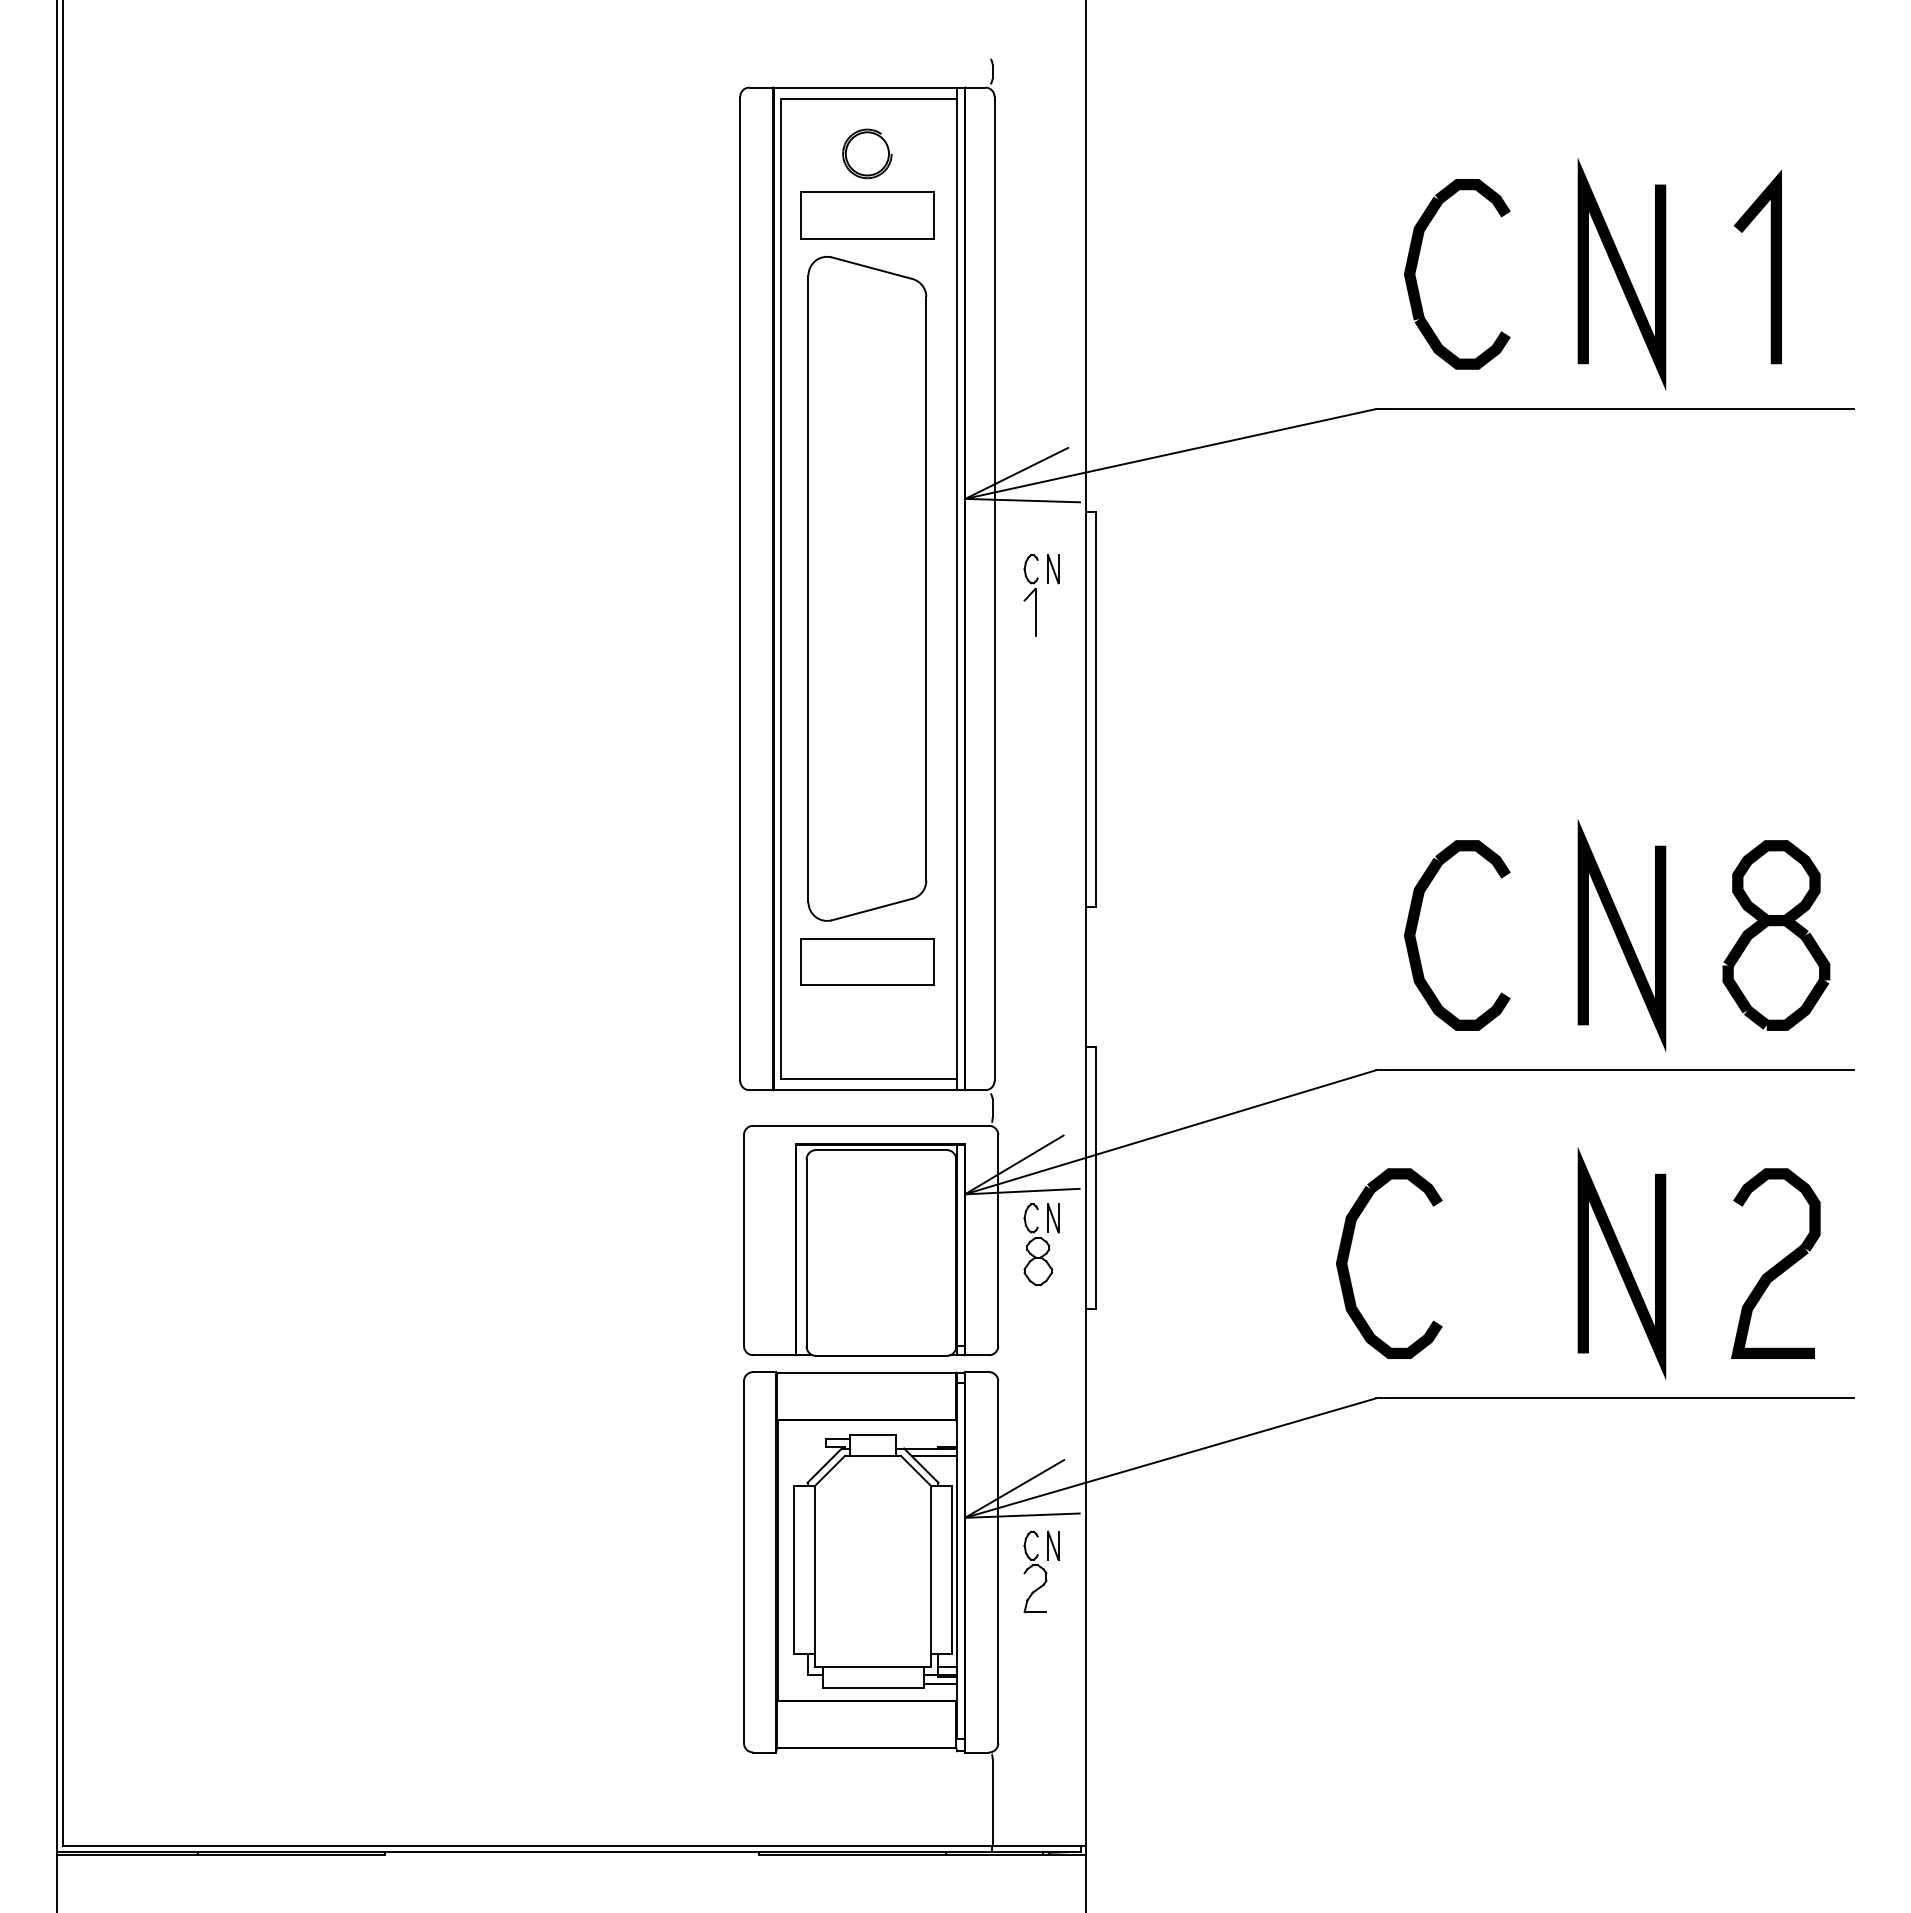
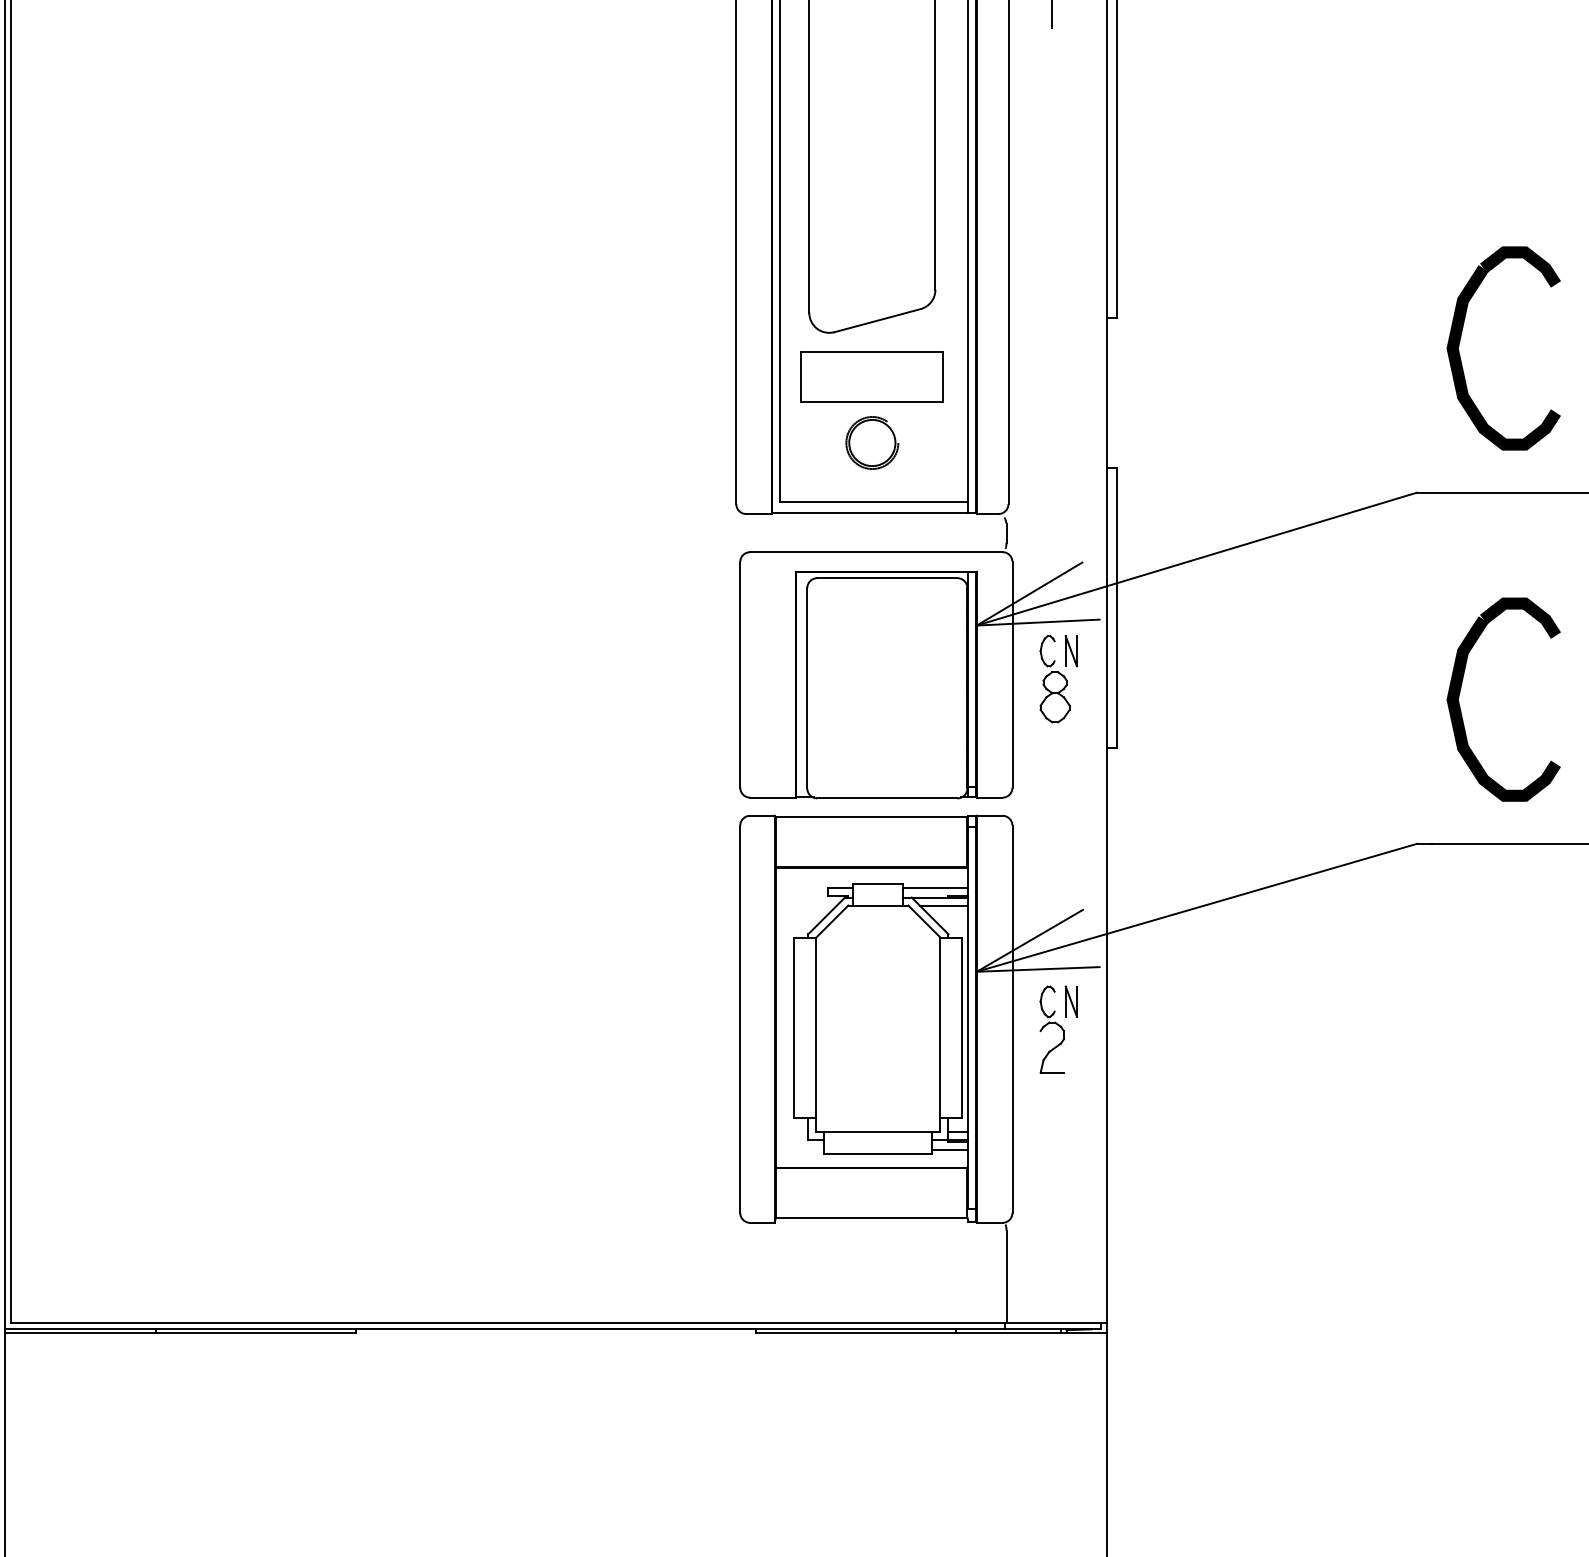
part: (867, 1023) -> (872, 442), added
part: (1349, 1254) -> (1461, 689), moved
line: (926, 1439) -> (935, 887), added

